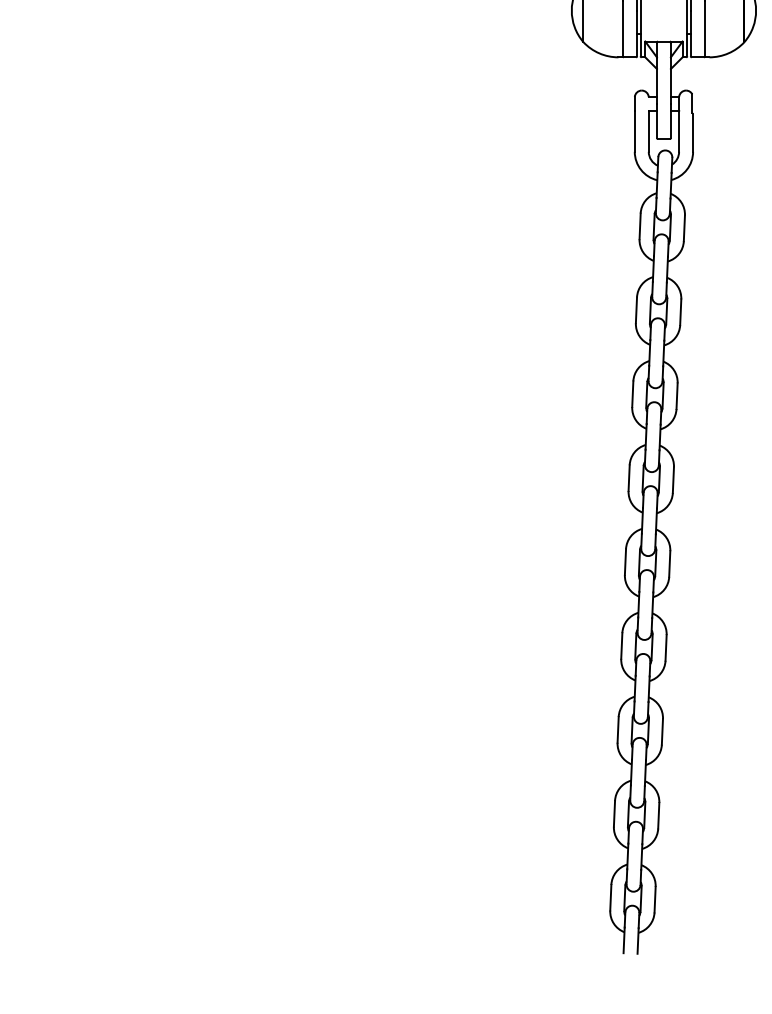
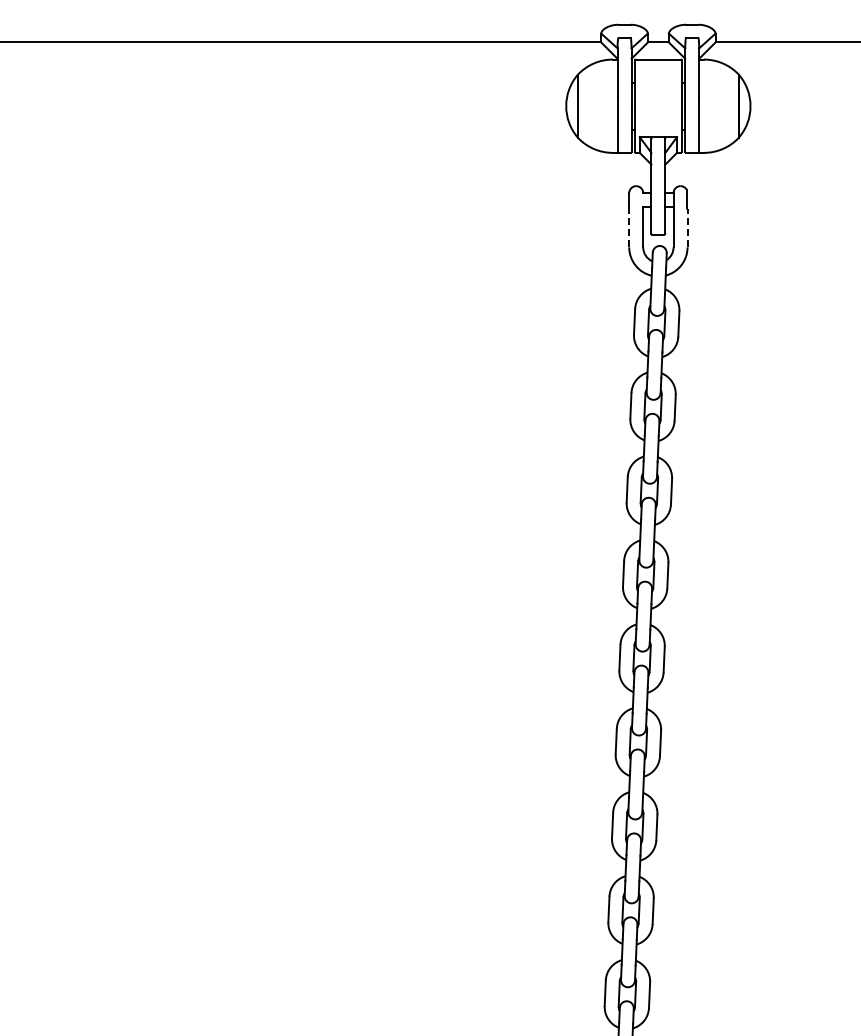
line: (635, 131) -> (629, 227), solid -> dashed
line: (693, 131) -> (687, 227), solid -> dashed

